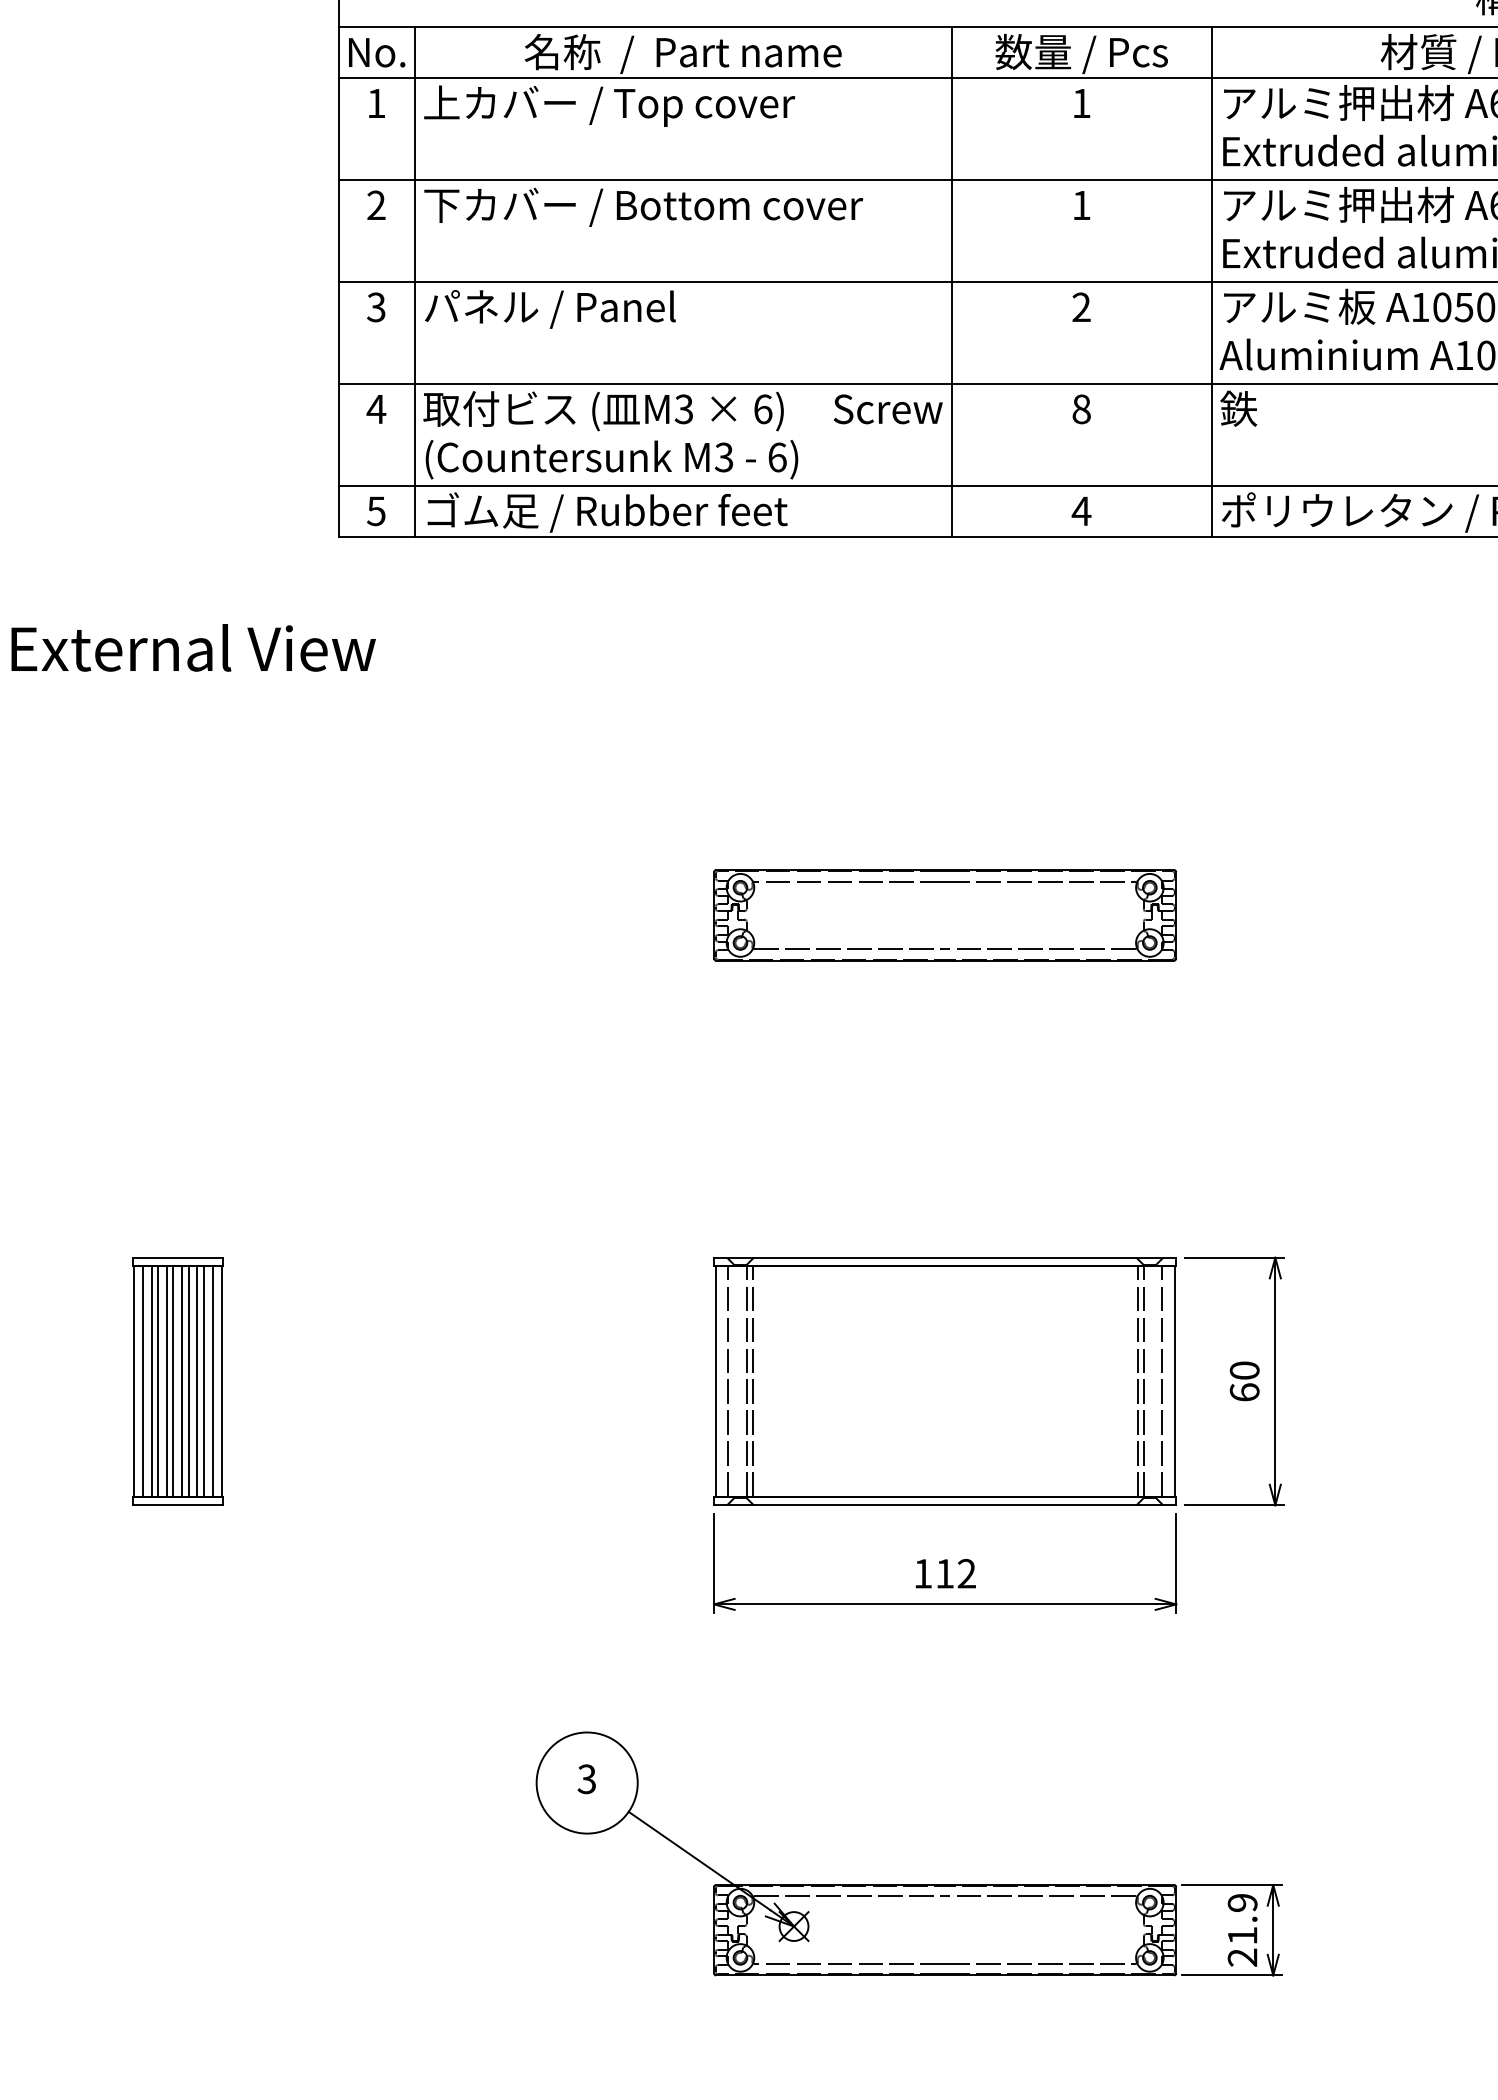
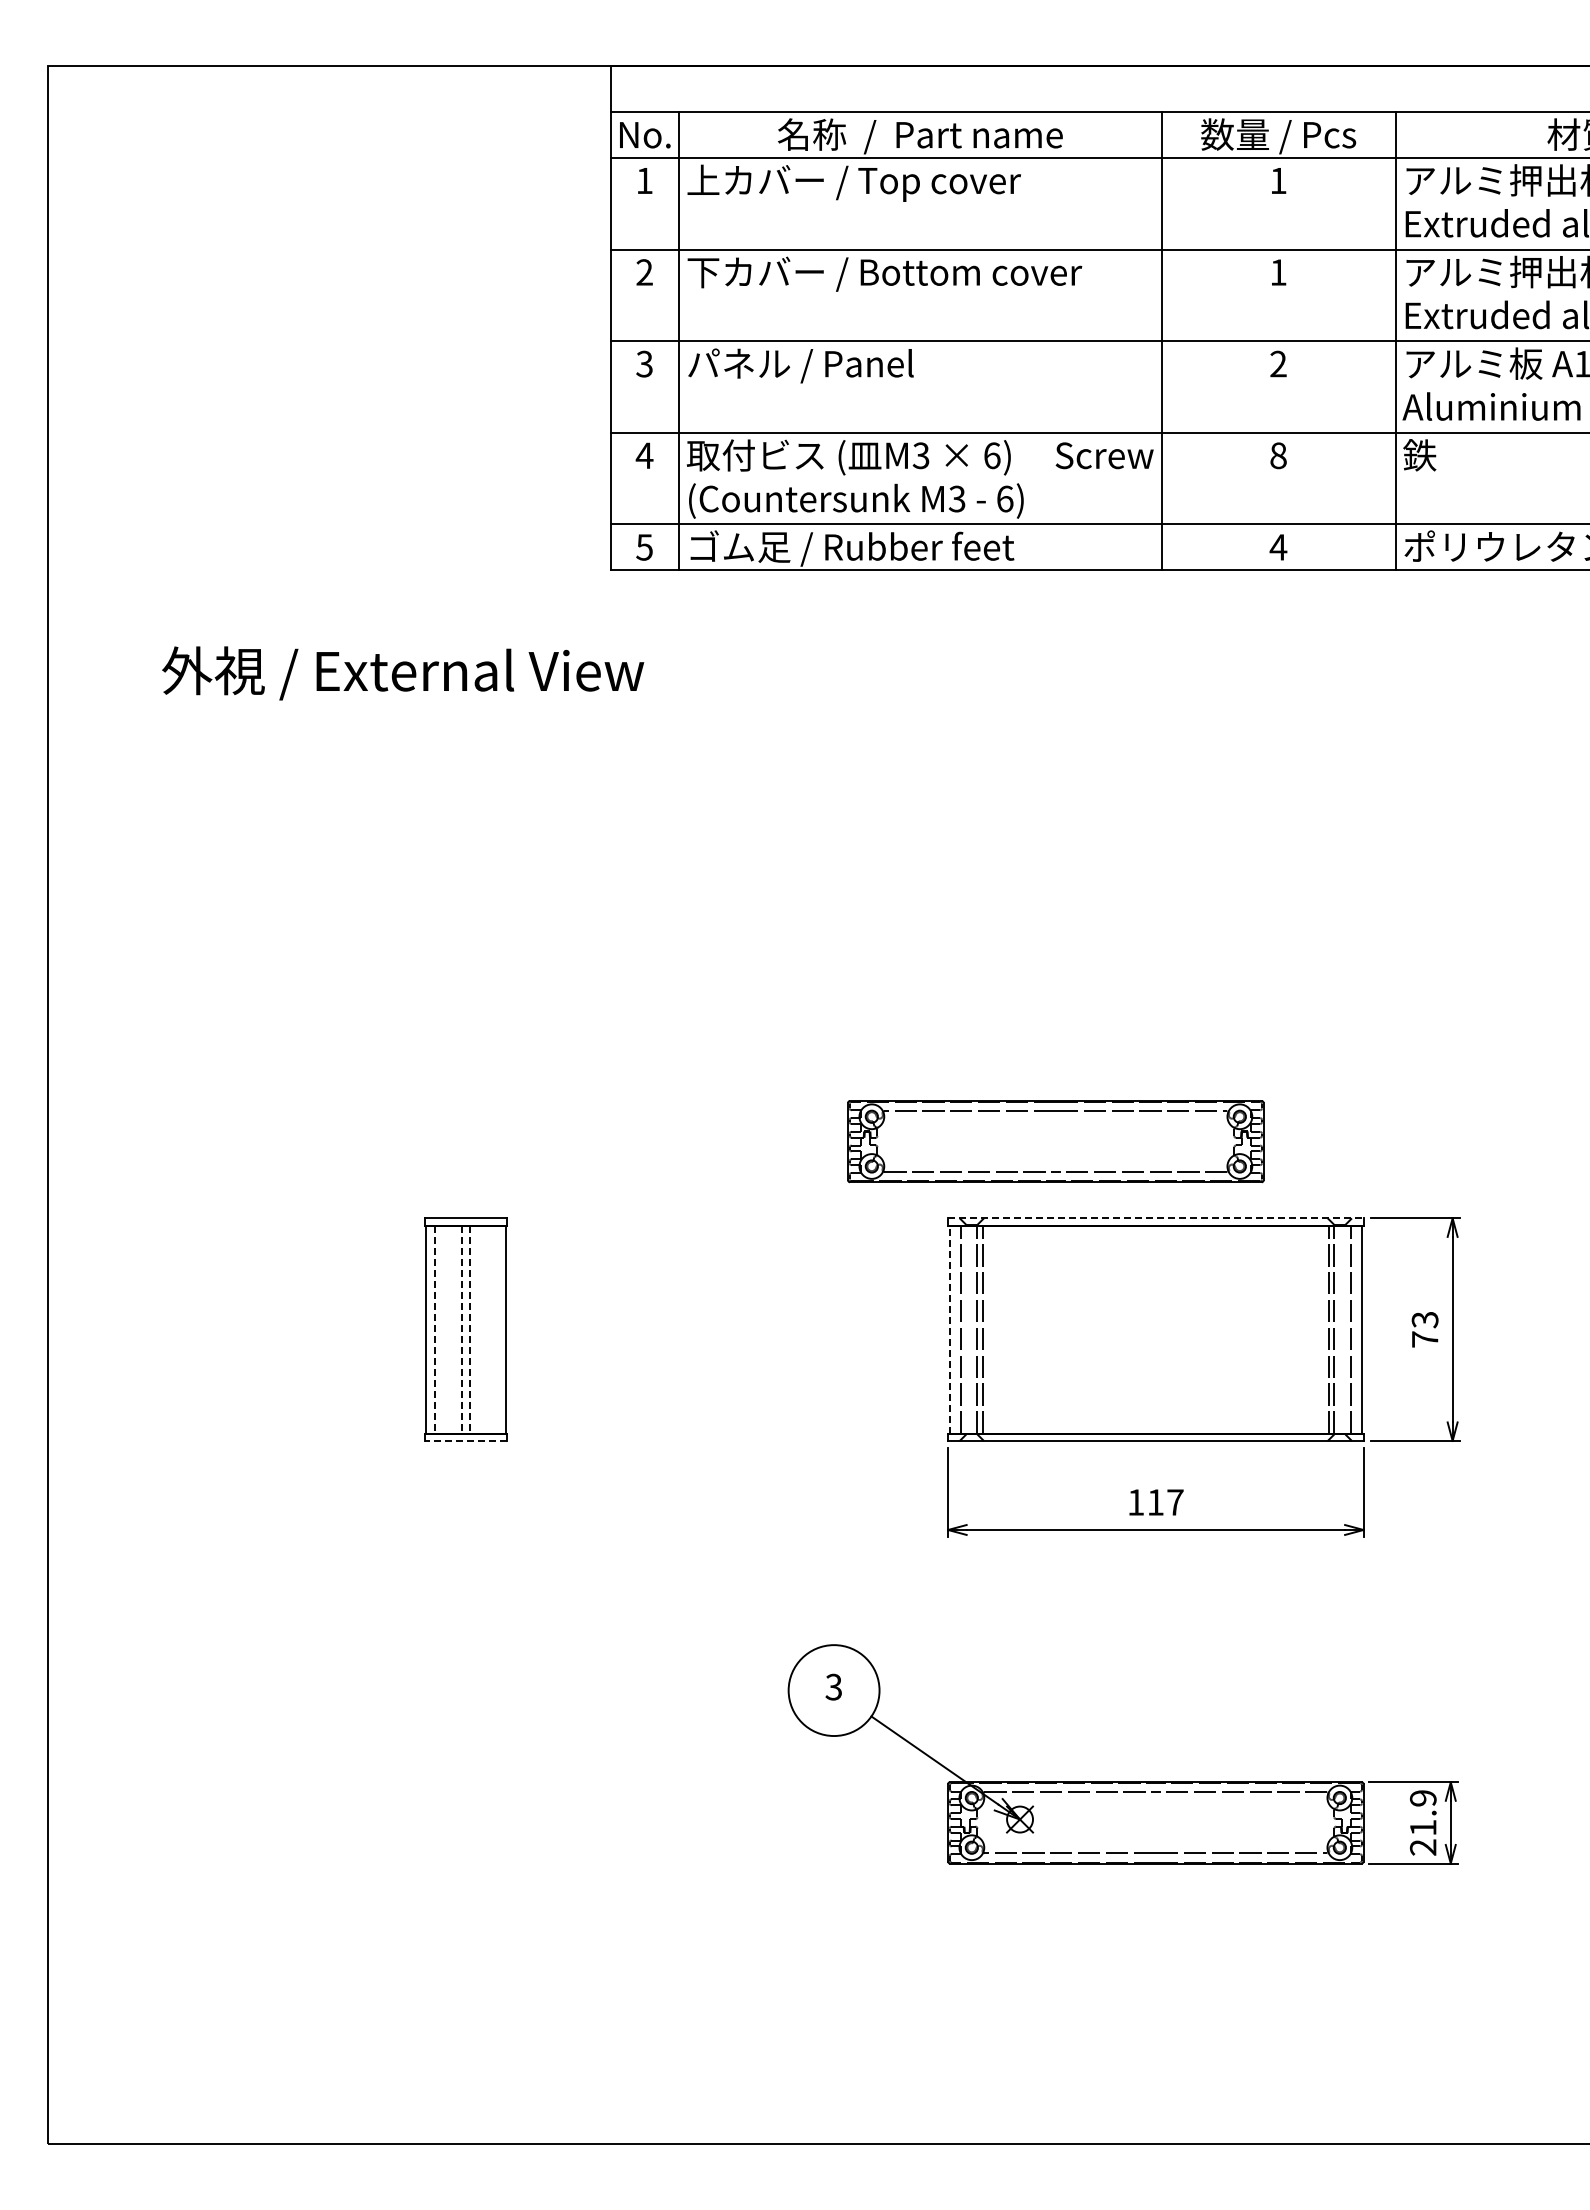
part: (944, 915) -> (1055, 1141), moved
line: (944, 1257) -> (1155, 1218), solid -> dashed
line: (142, 1381) -> (434, 1329), solid -> dashed
line: (151, 1381) -> (442, 1329), removed
line: (158, 1381) -> (448, 1329), removed
line: (167, 1381) -> (456, 1329), removed
line: (173, 1381) -> (462, 1329), solid -> dashed
line: (181, 1381) -> (469, 1329), solid -> dashed
line: (188, 1381) -> (475, 1329), removed
line: (197, 1381) -> (483, 1329), removed
line: (203, 1381) -> (489, 1329), removed
line: (212, 1381) -> (497, 1329), removed
line: (715, 1381) -> (949, 1329), solid -> dashed
text: (1244, 1381) -> (1424, 1329), 60 -> 73
line: (178, 1504) -> (466, 1440), solid -> dashed
text: (967, 1573) -> (1175, 1502), 112 -> 117

